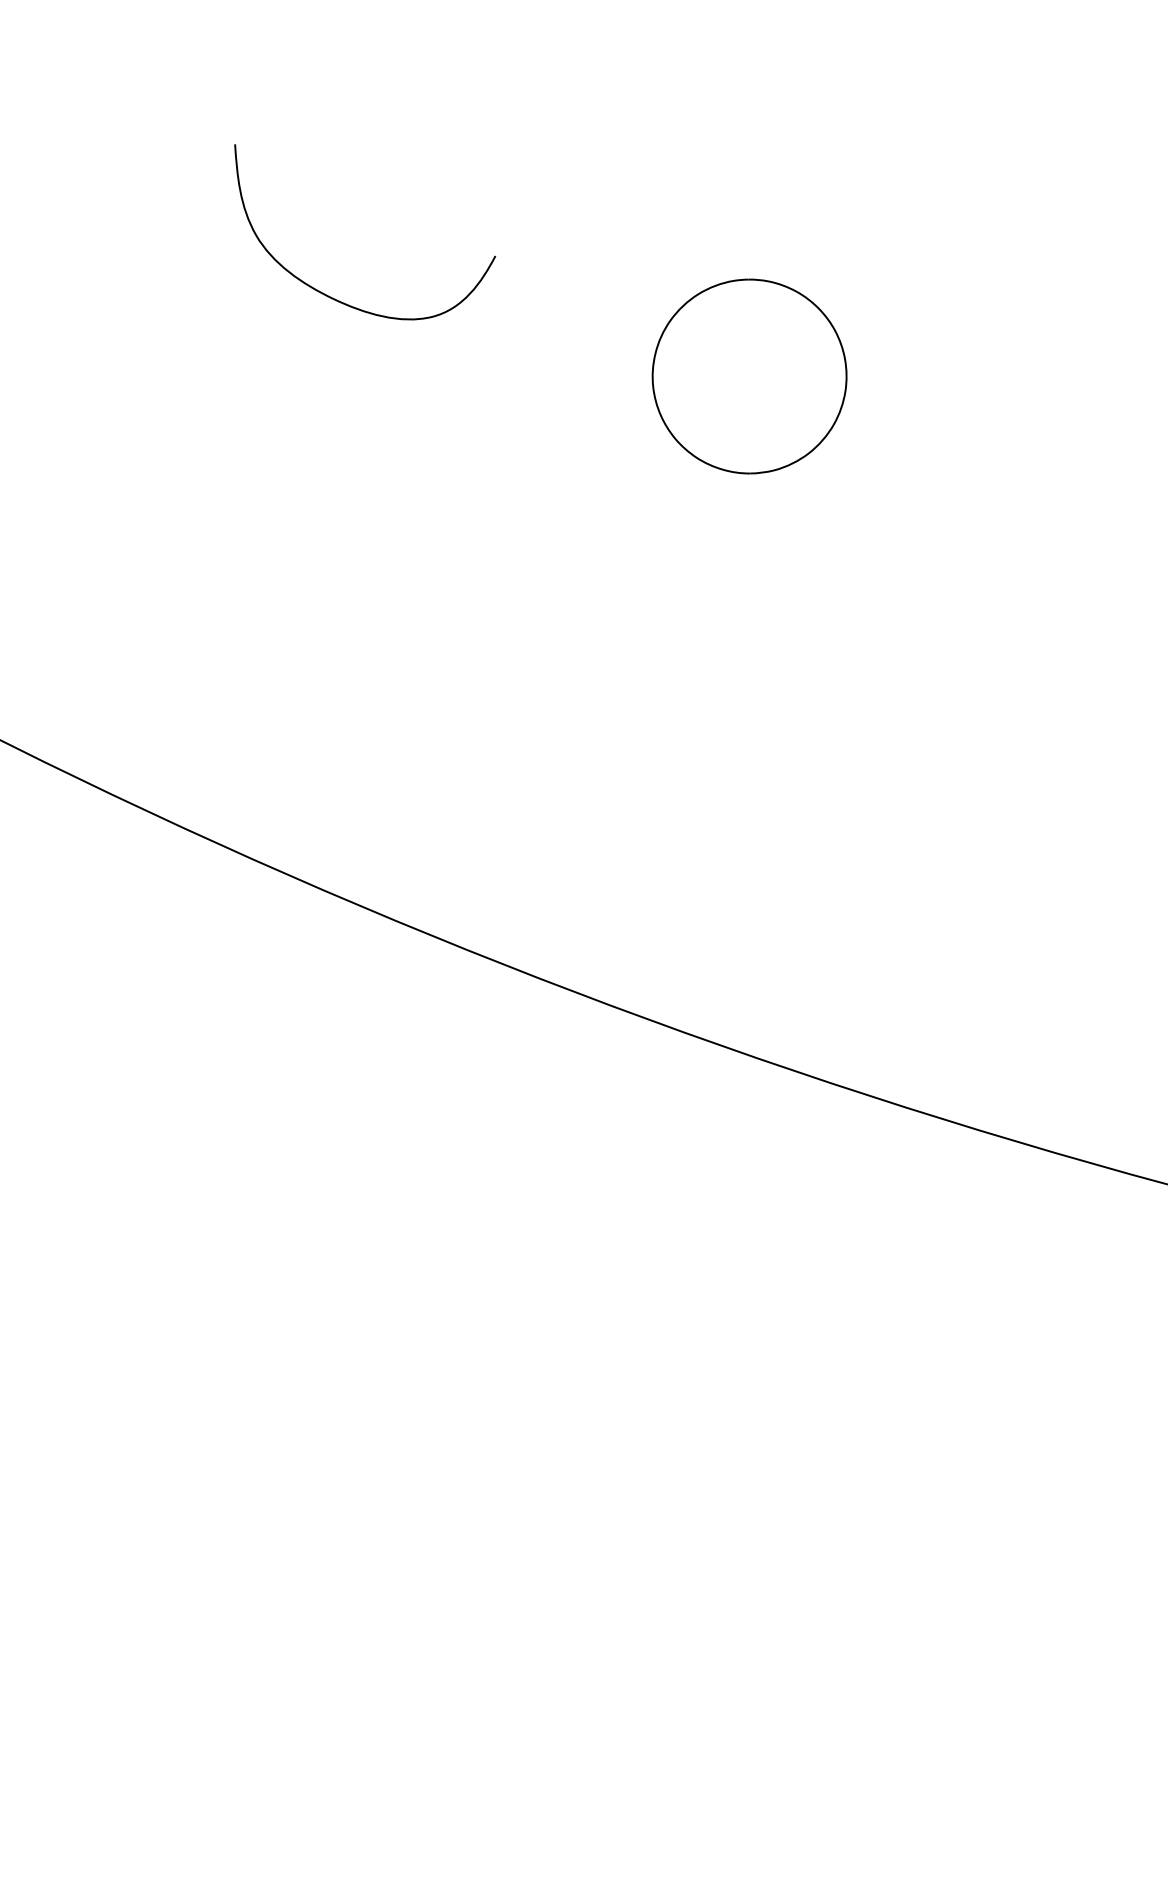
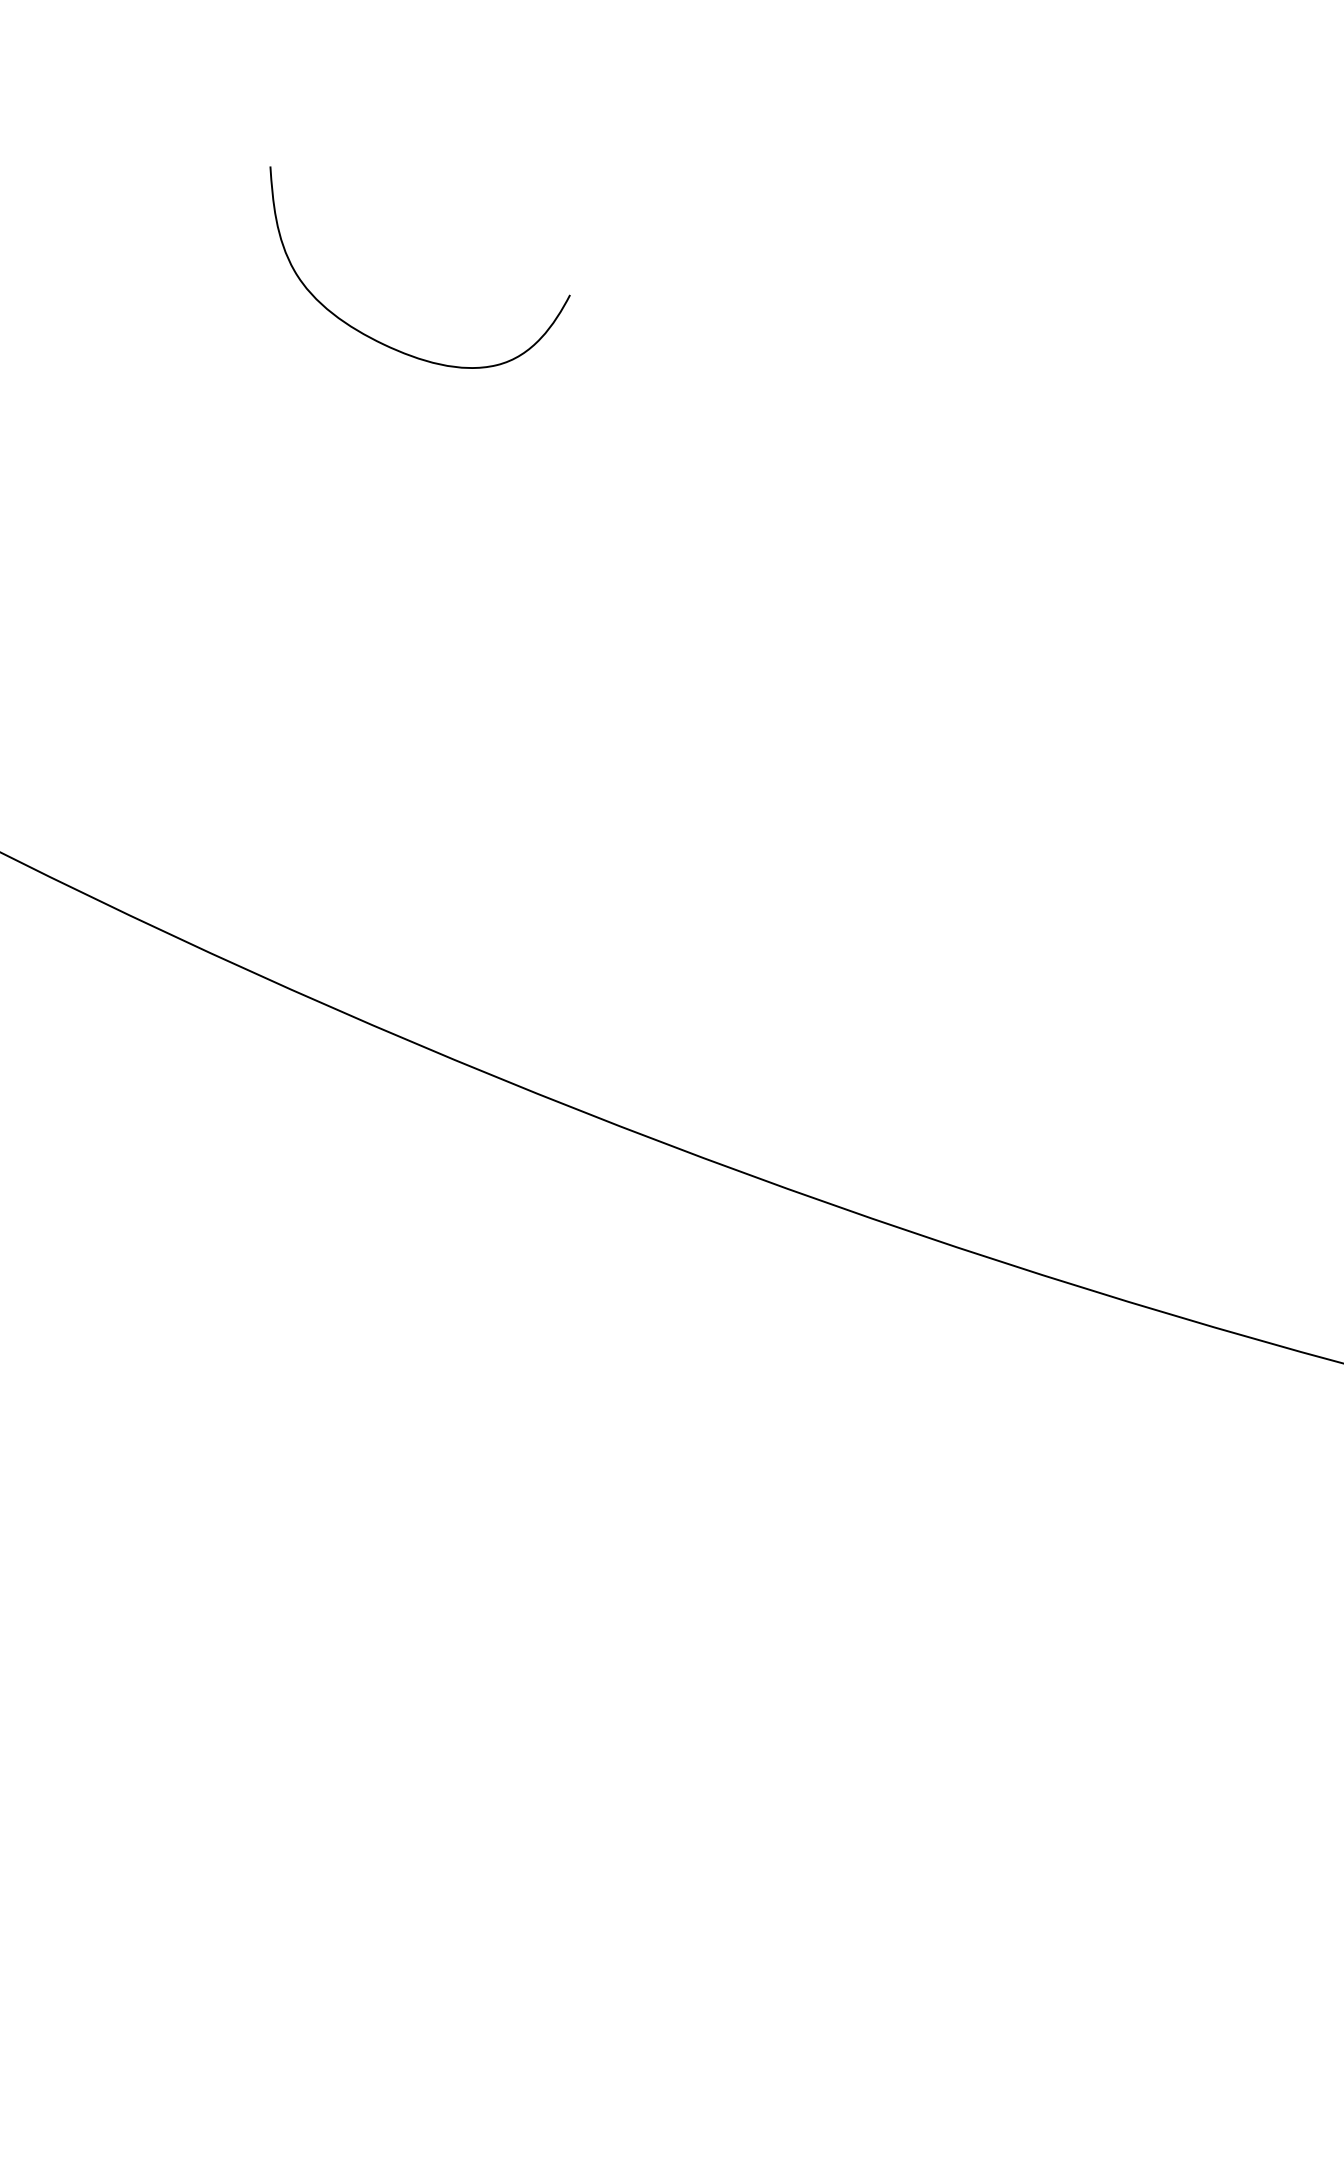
part: (749, 376) -> (862, 433), removed

